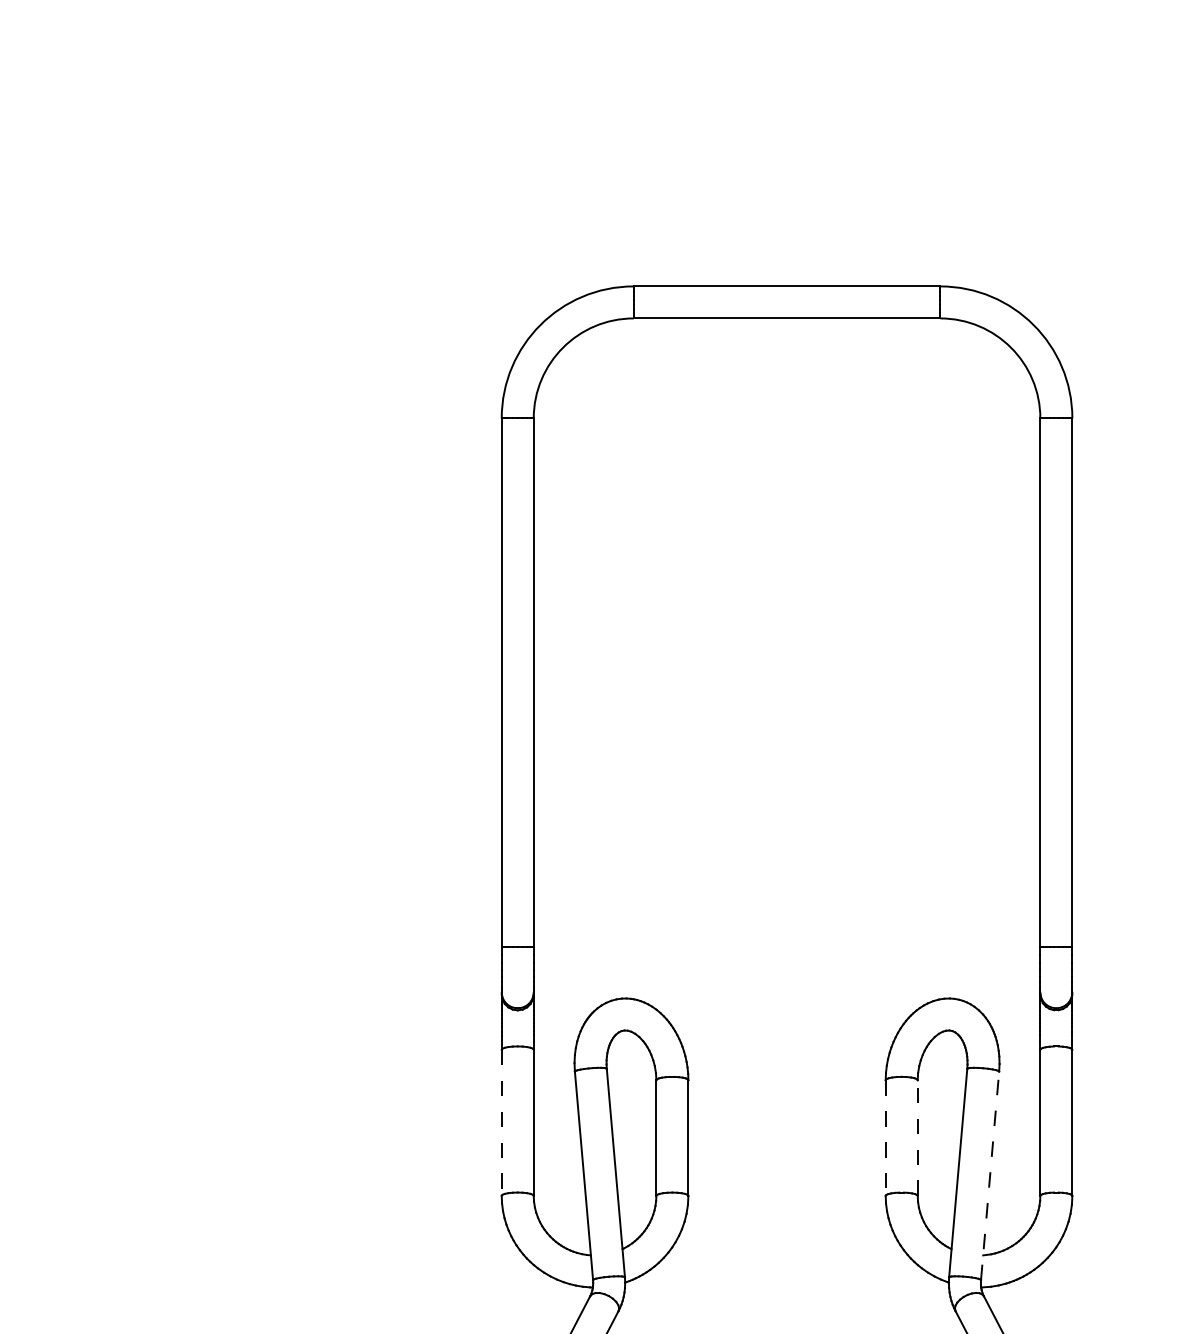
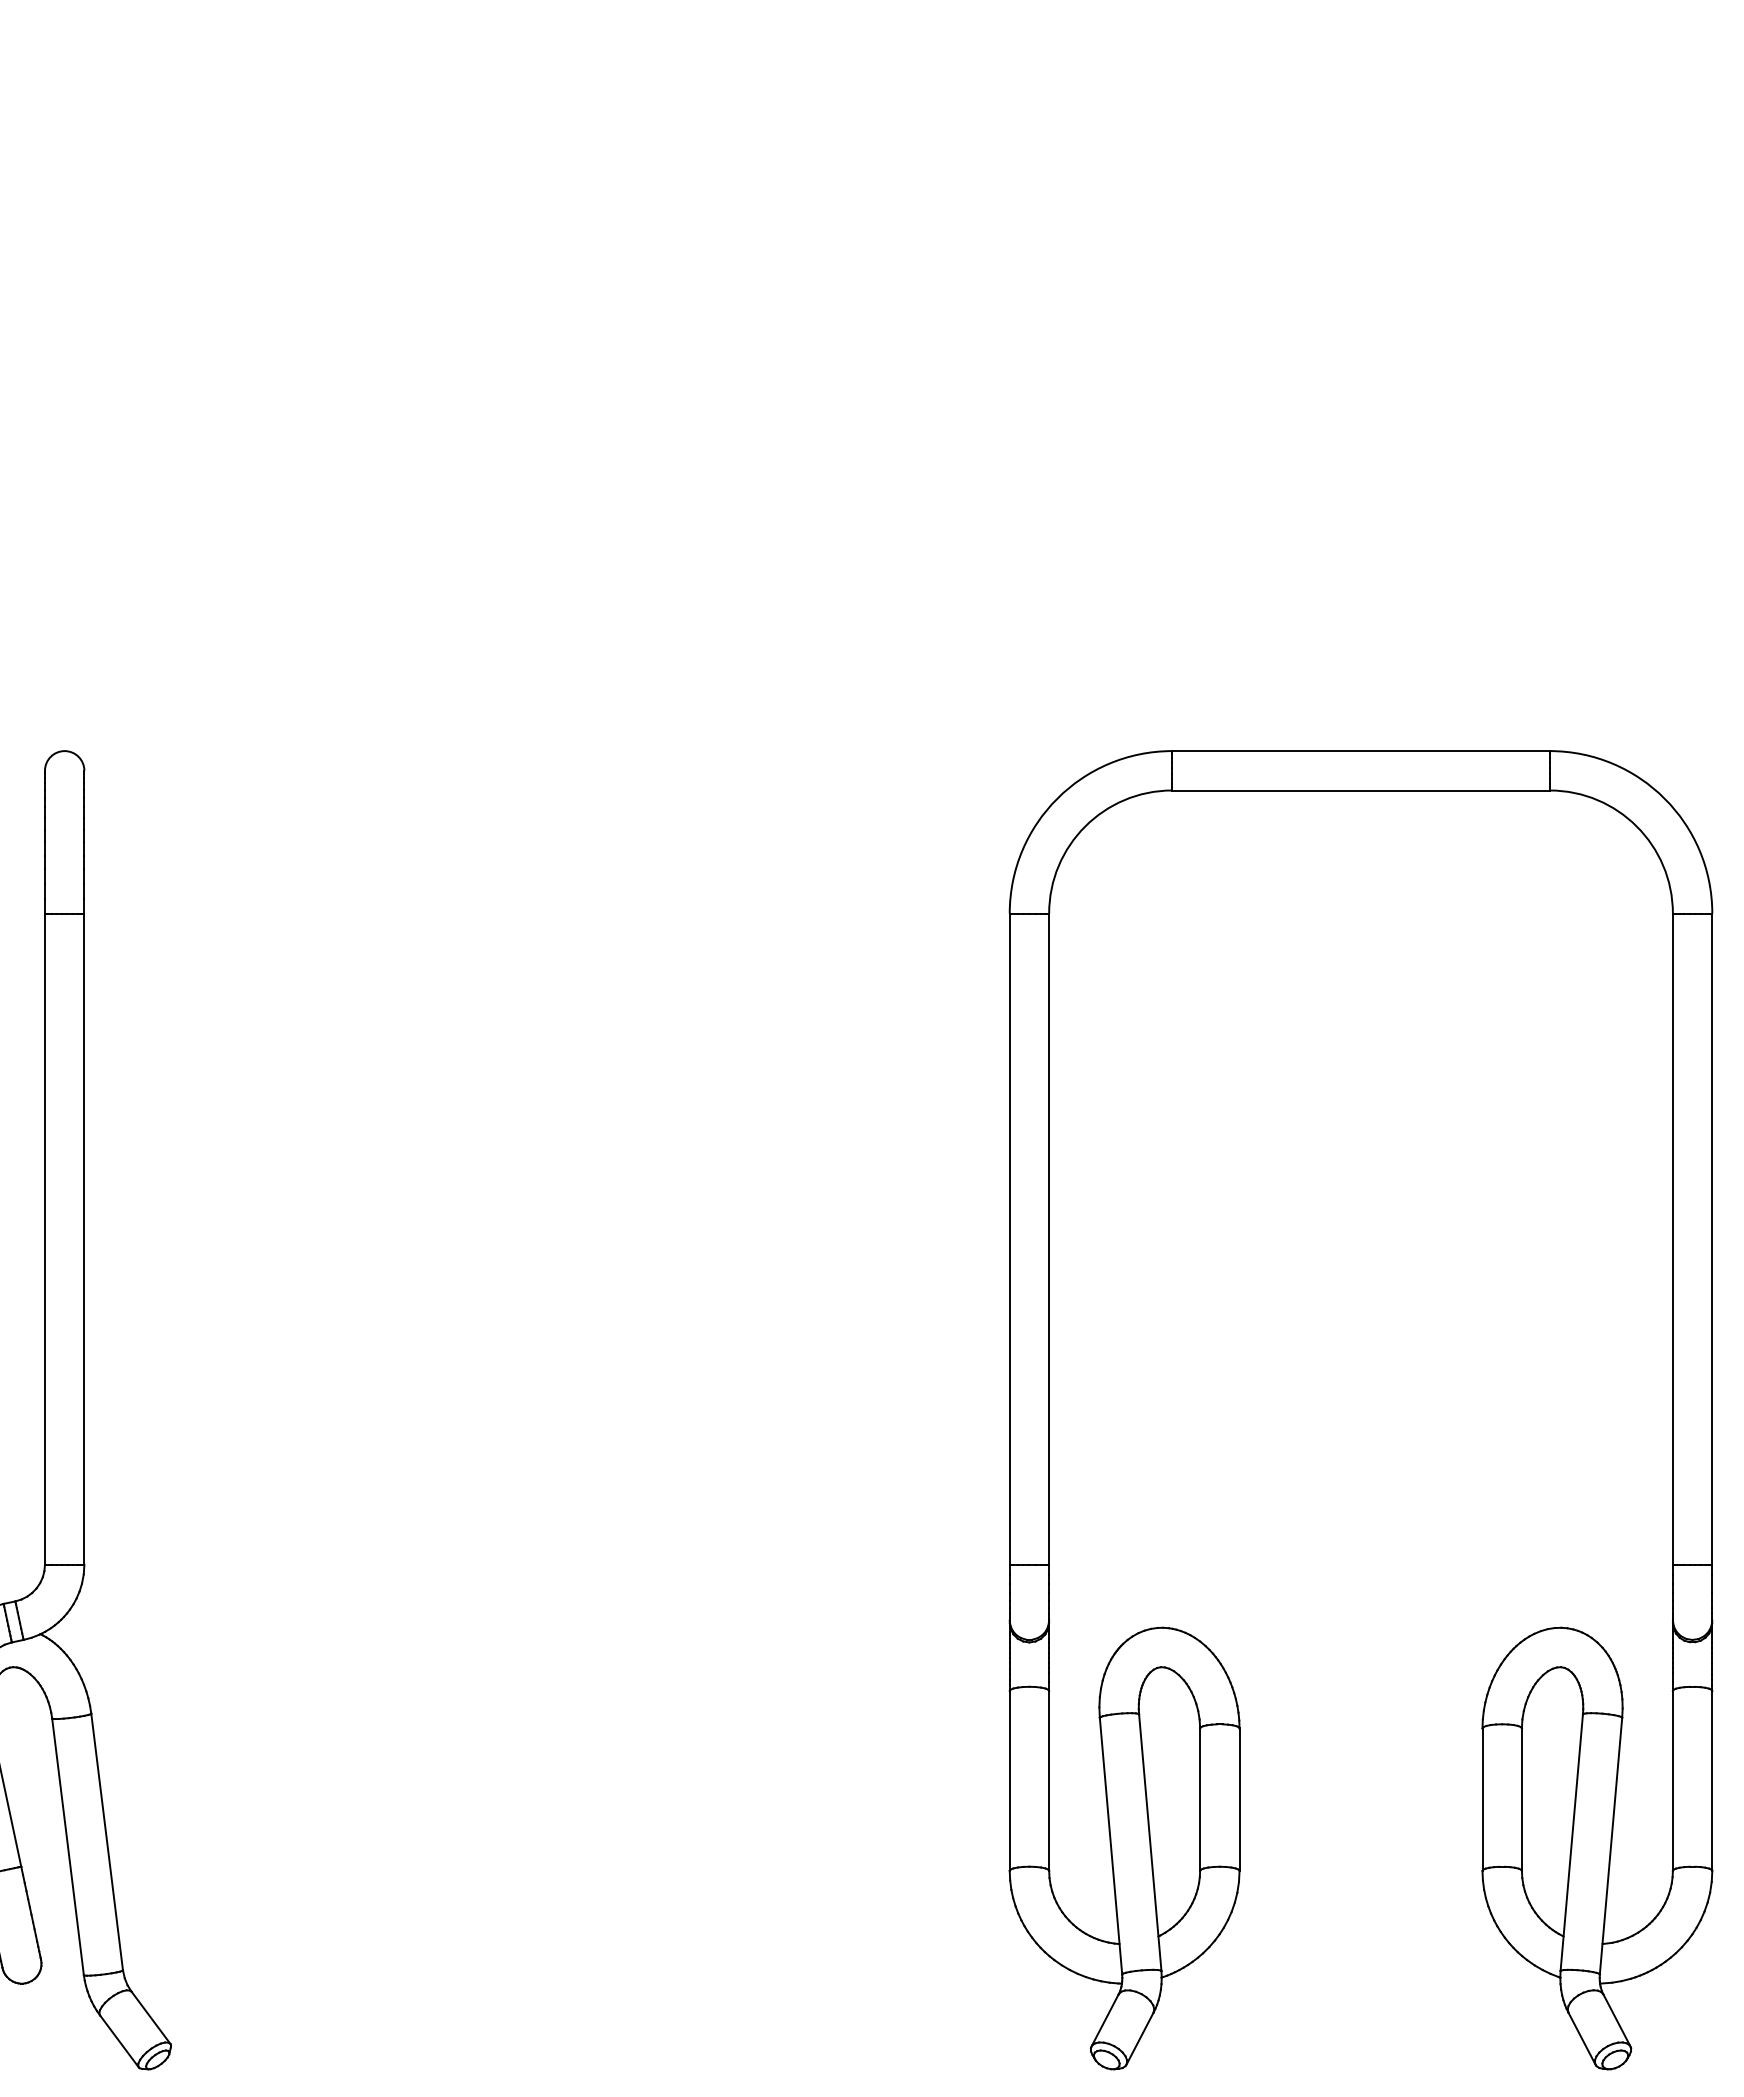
line: (501, 1122) -> (1009, 1780), dashed -> solid
line: (917, 1137) -> (1521, 1799), dashed -> solid
line: (885, 1138) -> (1482, 1800), dashed -> solid
line: (990, 1176) -> (1611, 1846), dashed -> solid

